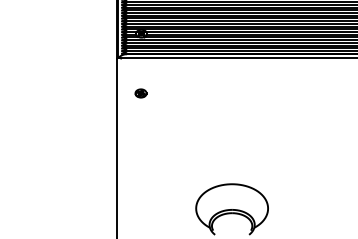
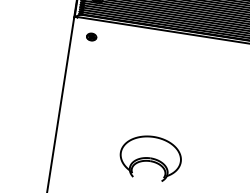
part: (140, 93) -> (91, 37), moved

